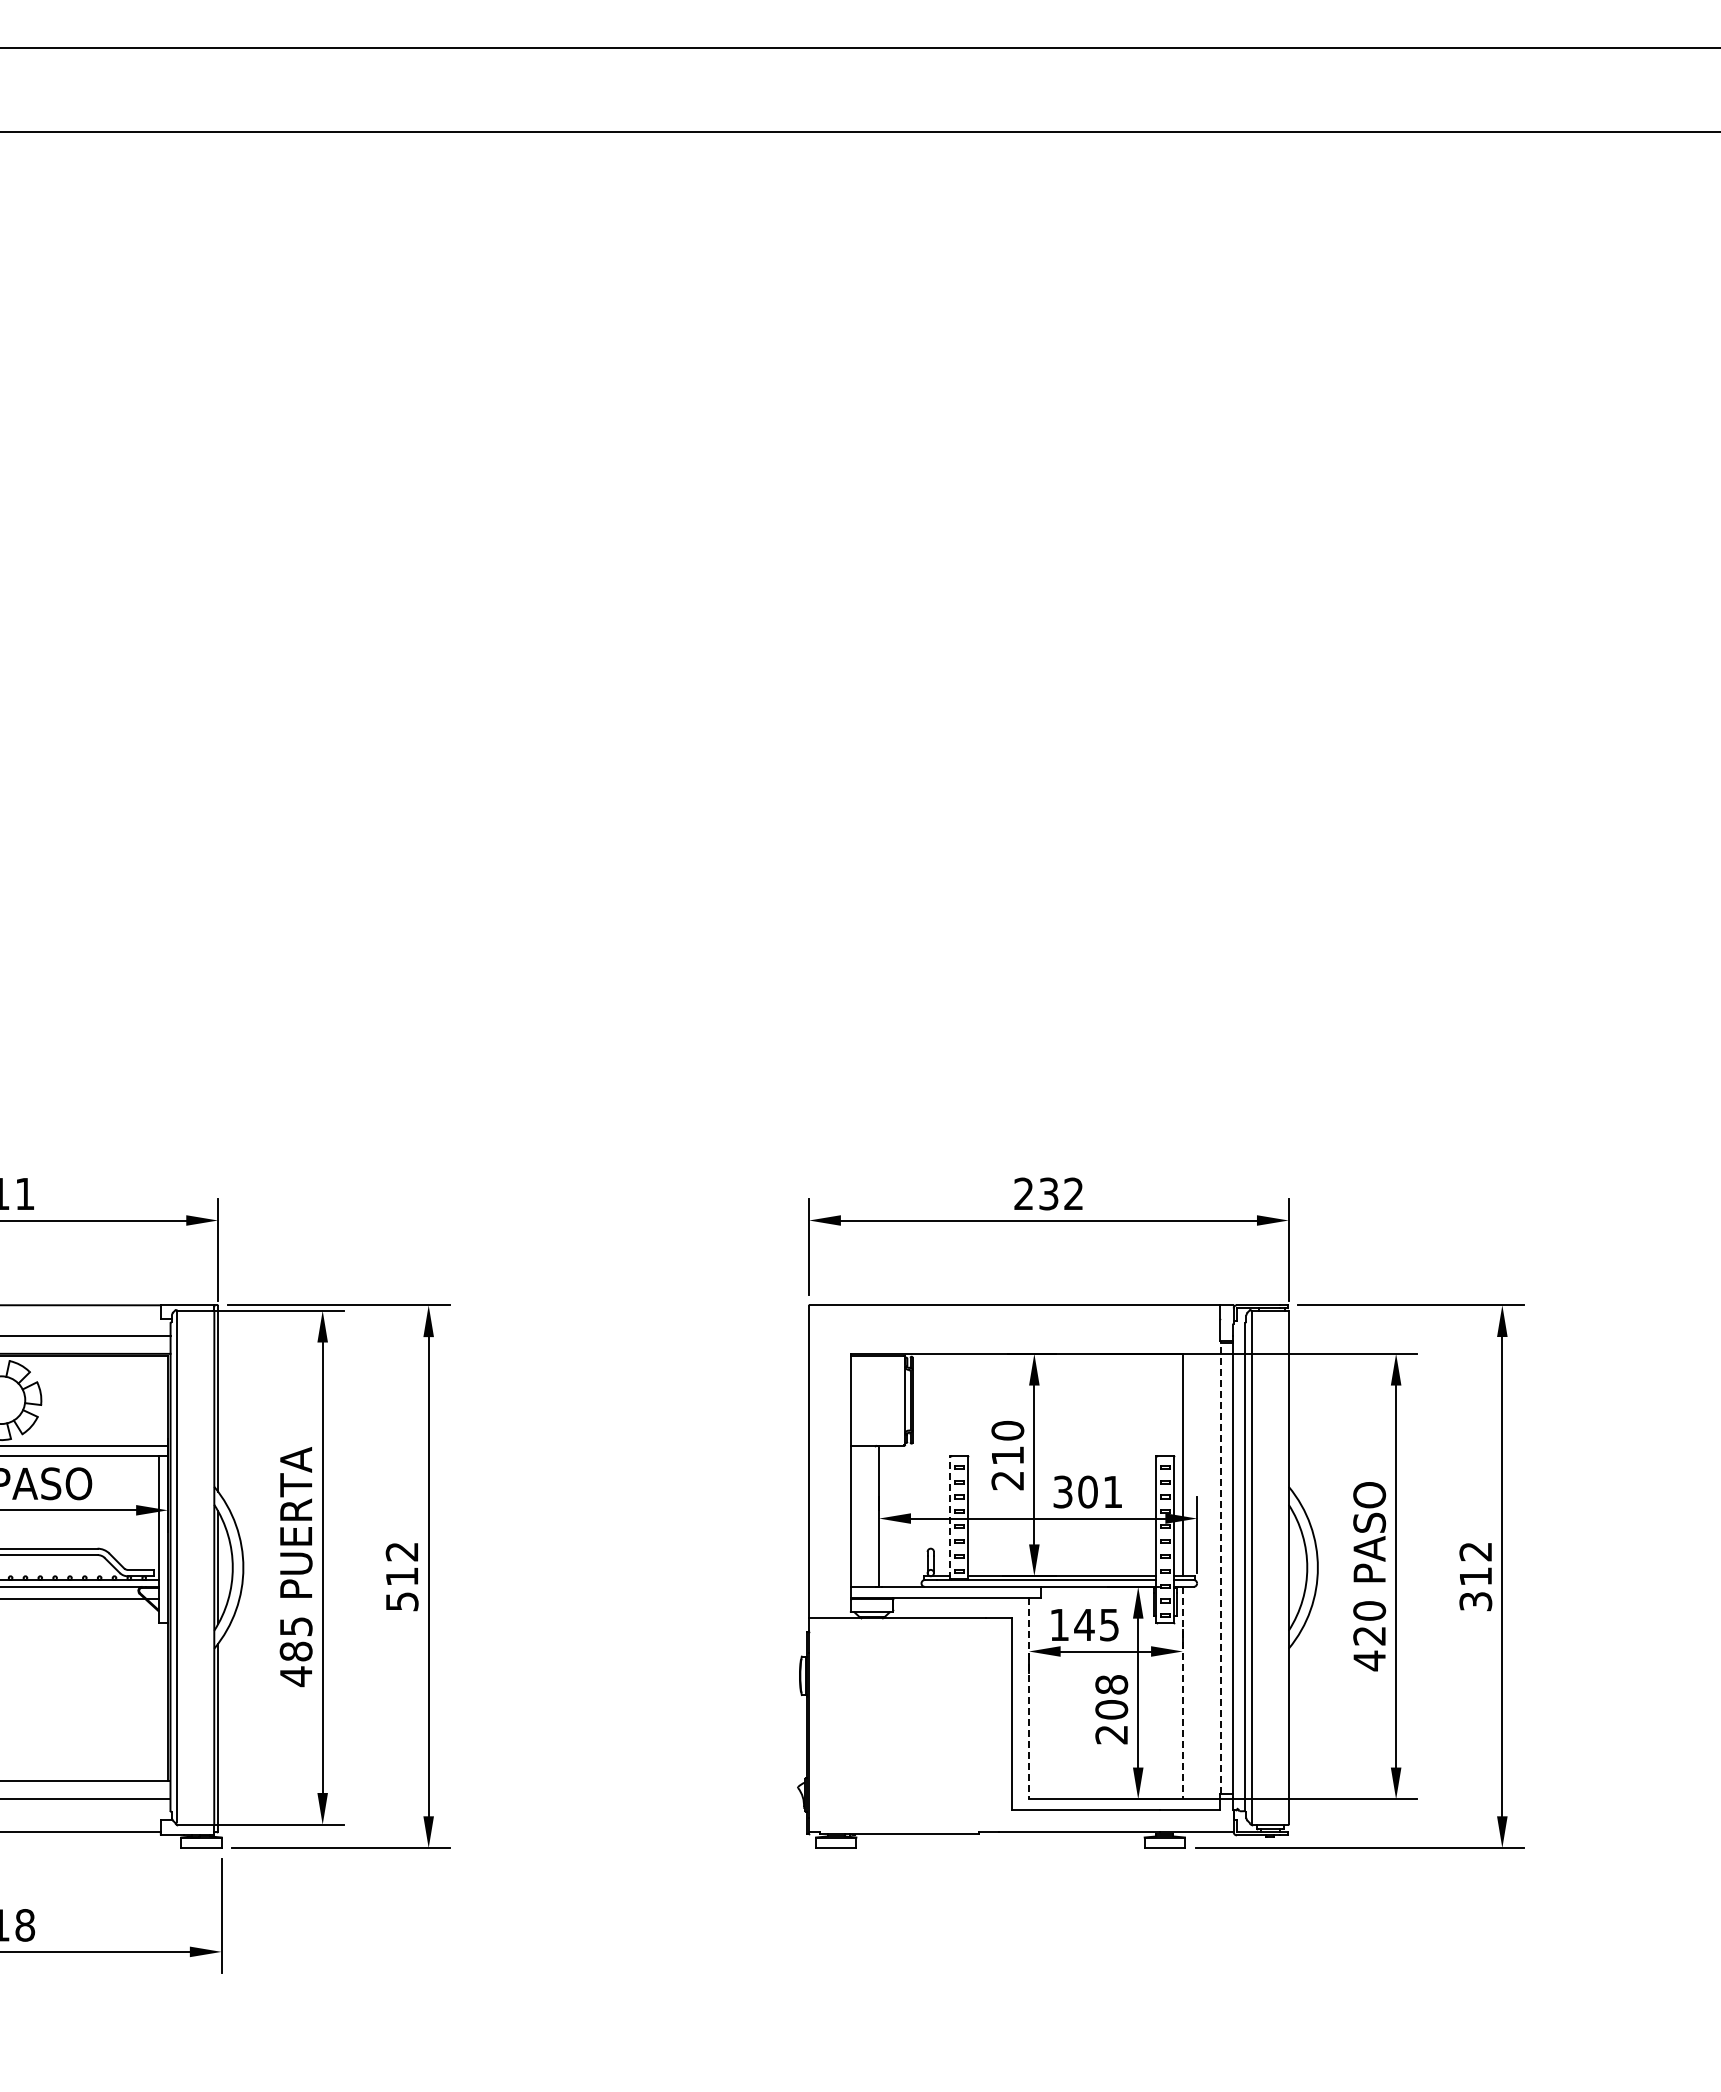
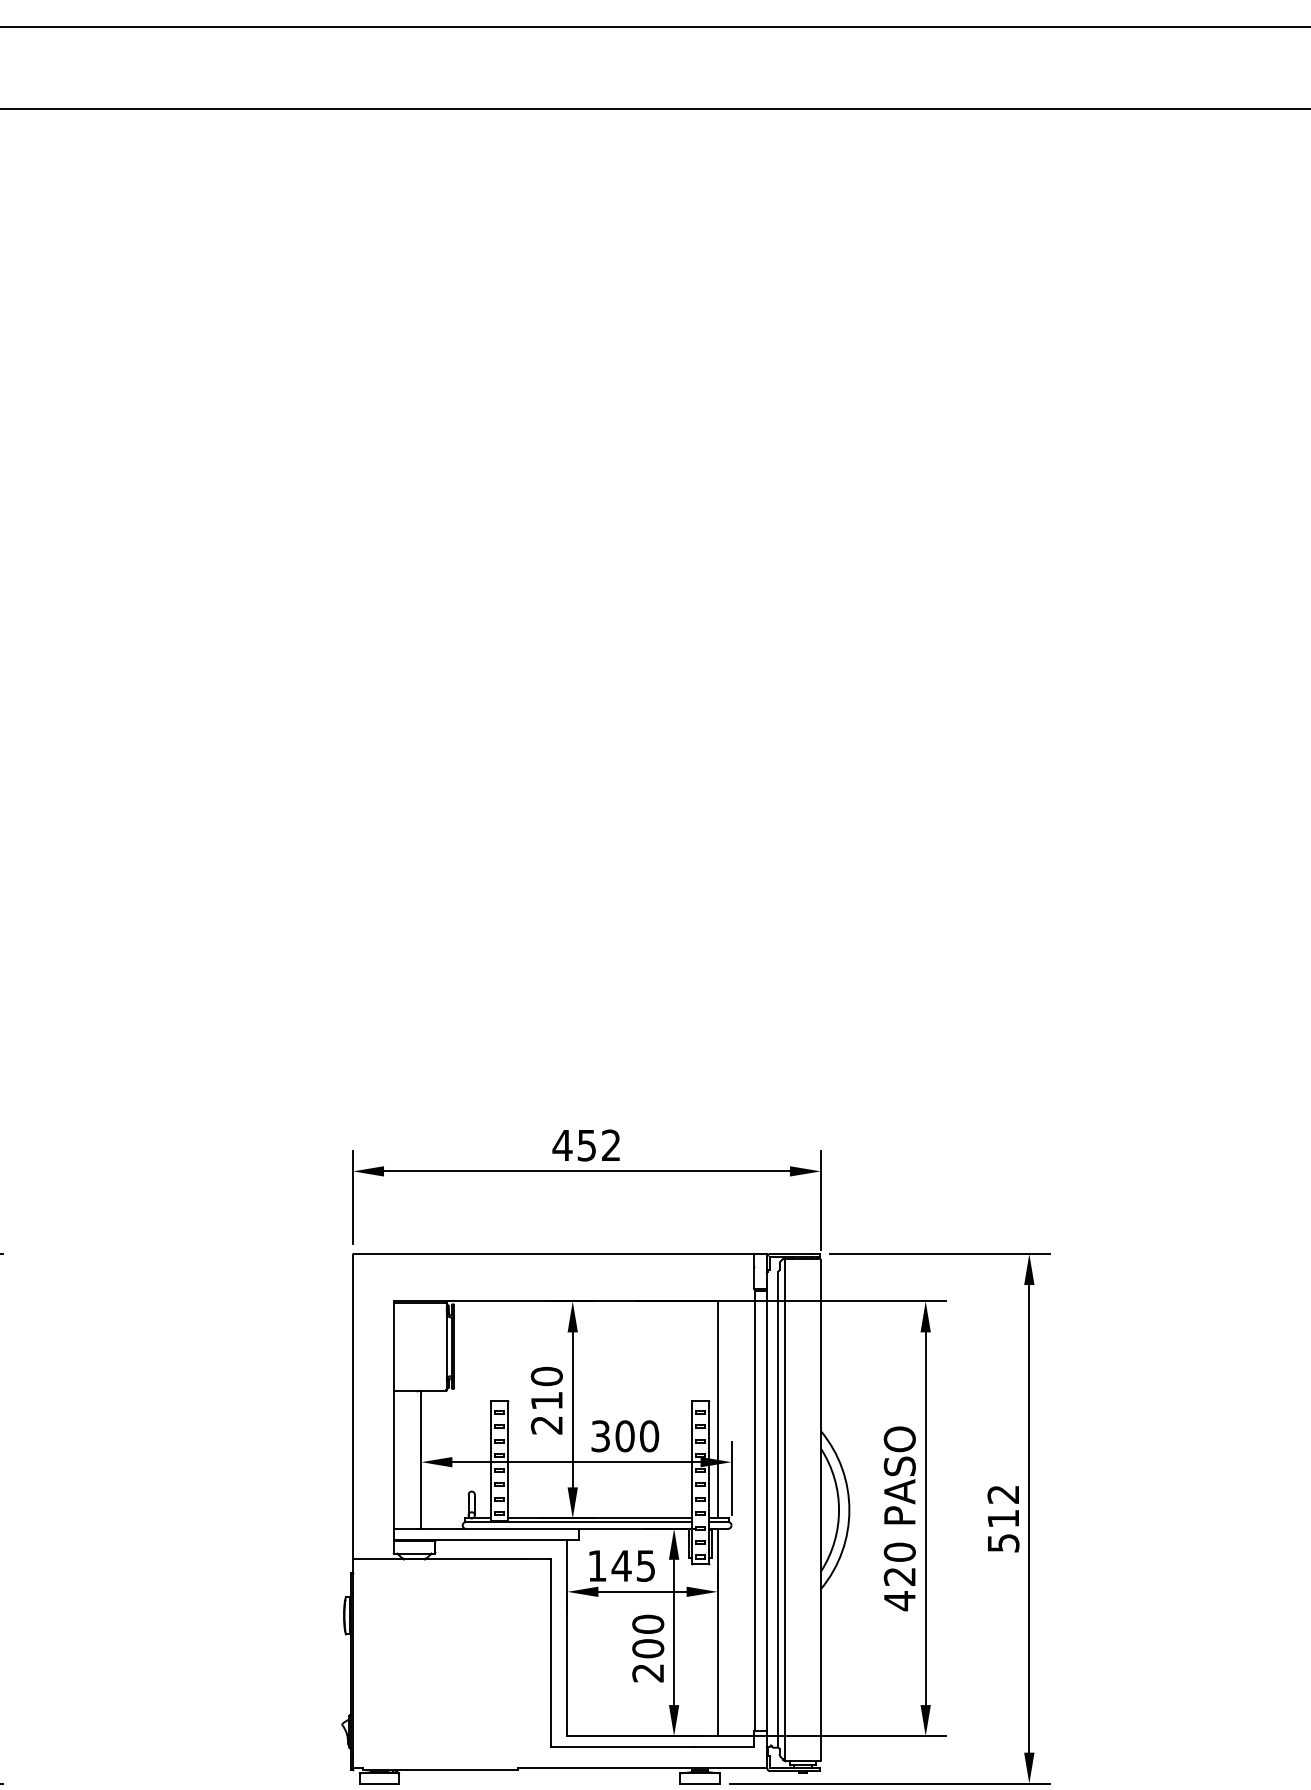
text: (1035, 1193) -> (573, 1145), 232 -> 452
text: (1112, 1491) -> (649, 1435), 301 -> 300
line: (950, 1516) -> (490, 1460), dashed -> solid
line: (1221, 1567) -> (755, 1509), dashed -> solid
text: (1475, 1601) -> (1003, 1543), 312 -> 512
text: (1111, 1684) -> (648, 1624), 208 -> 200
line: (1182, 1693) -> (717, 1632), dashed -> solid
line: (1028, 1698) -> (567, 1637), dashed -> solid

